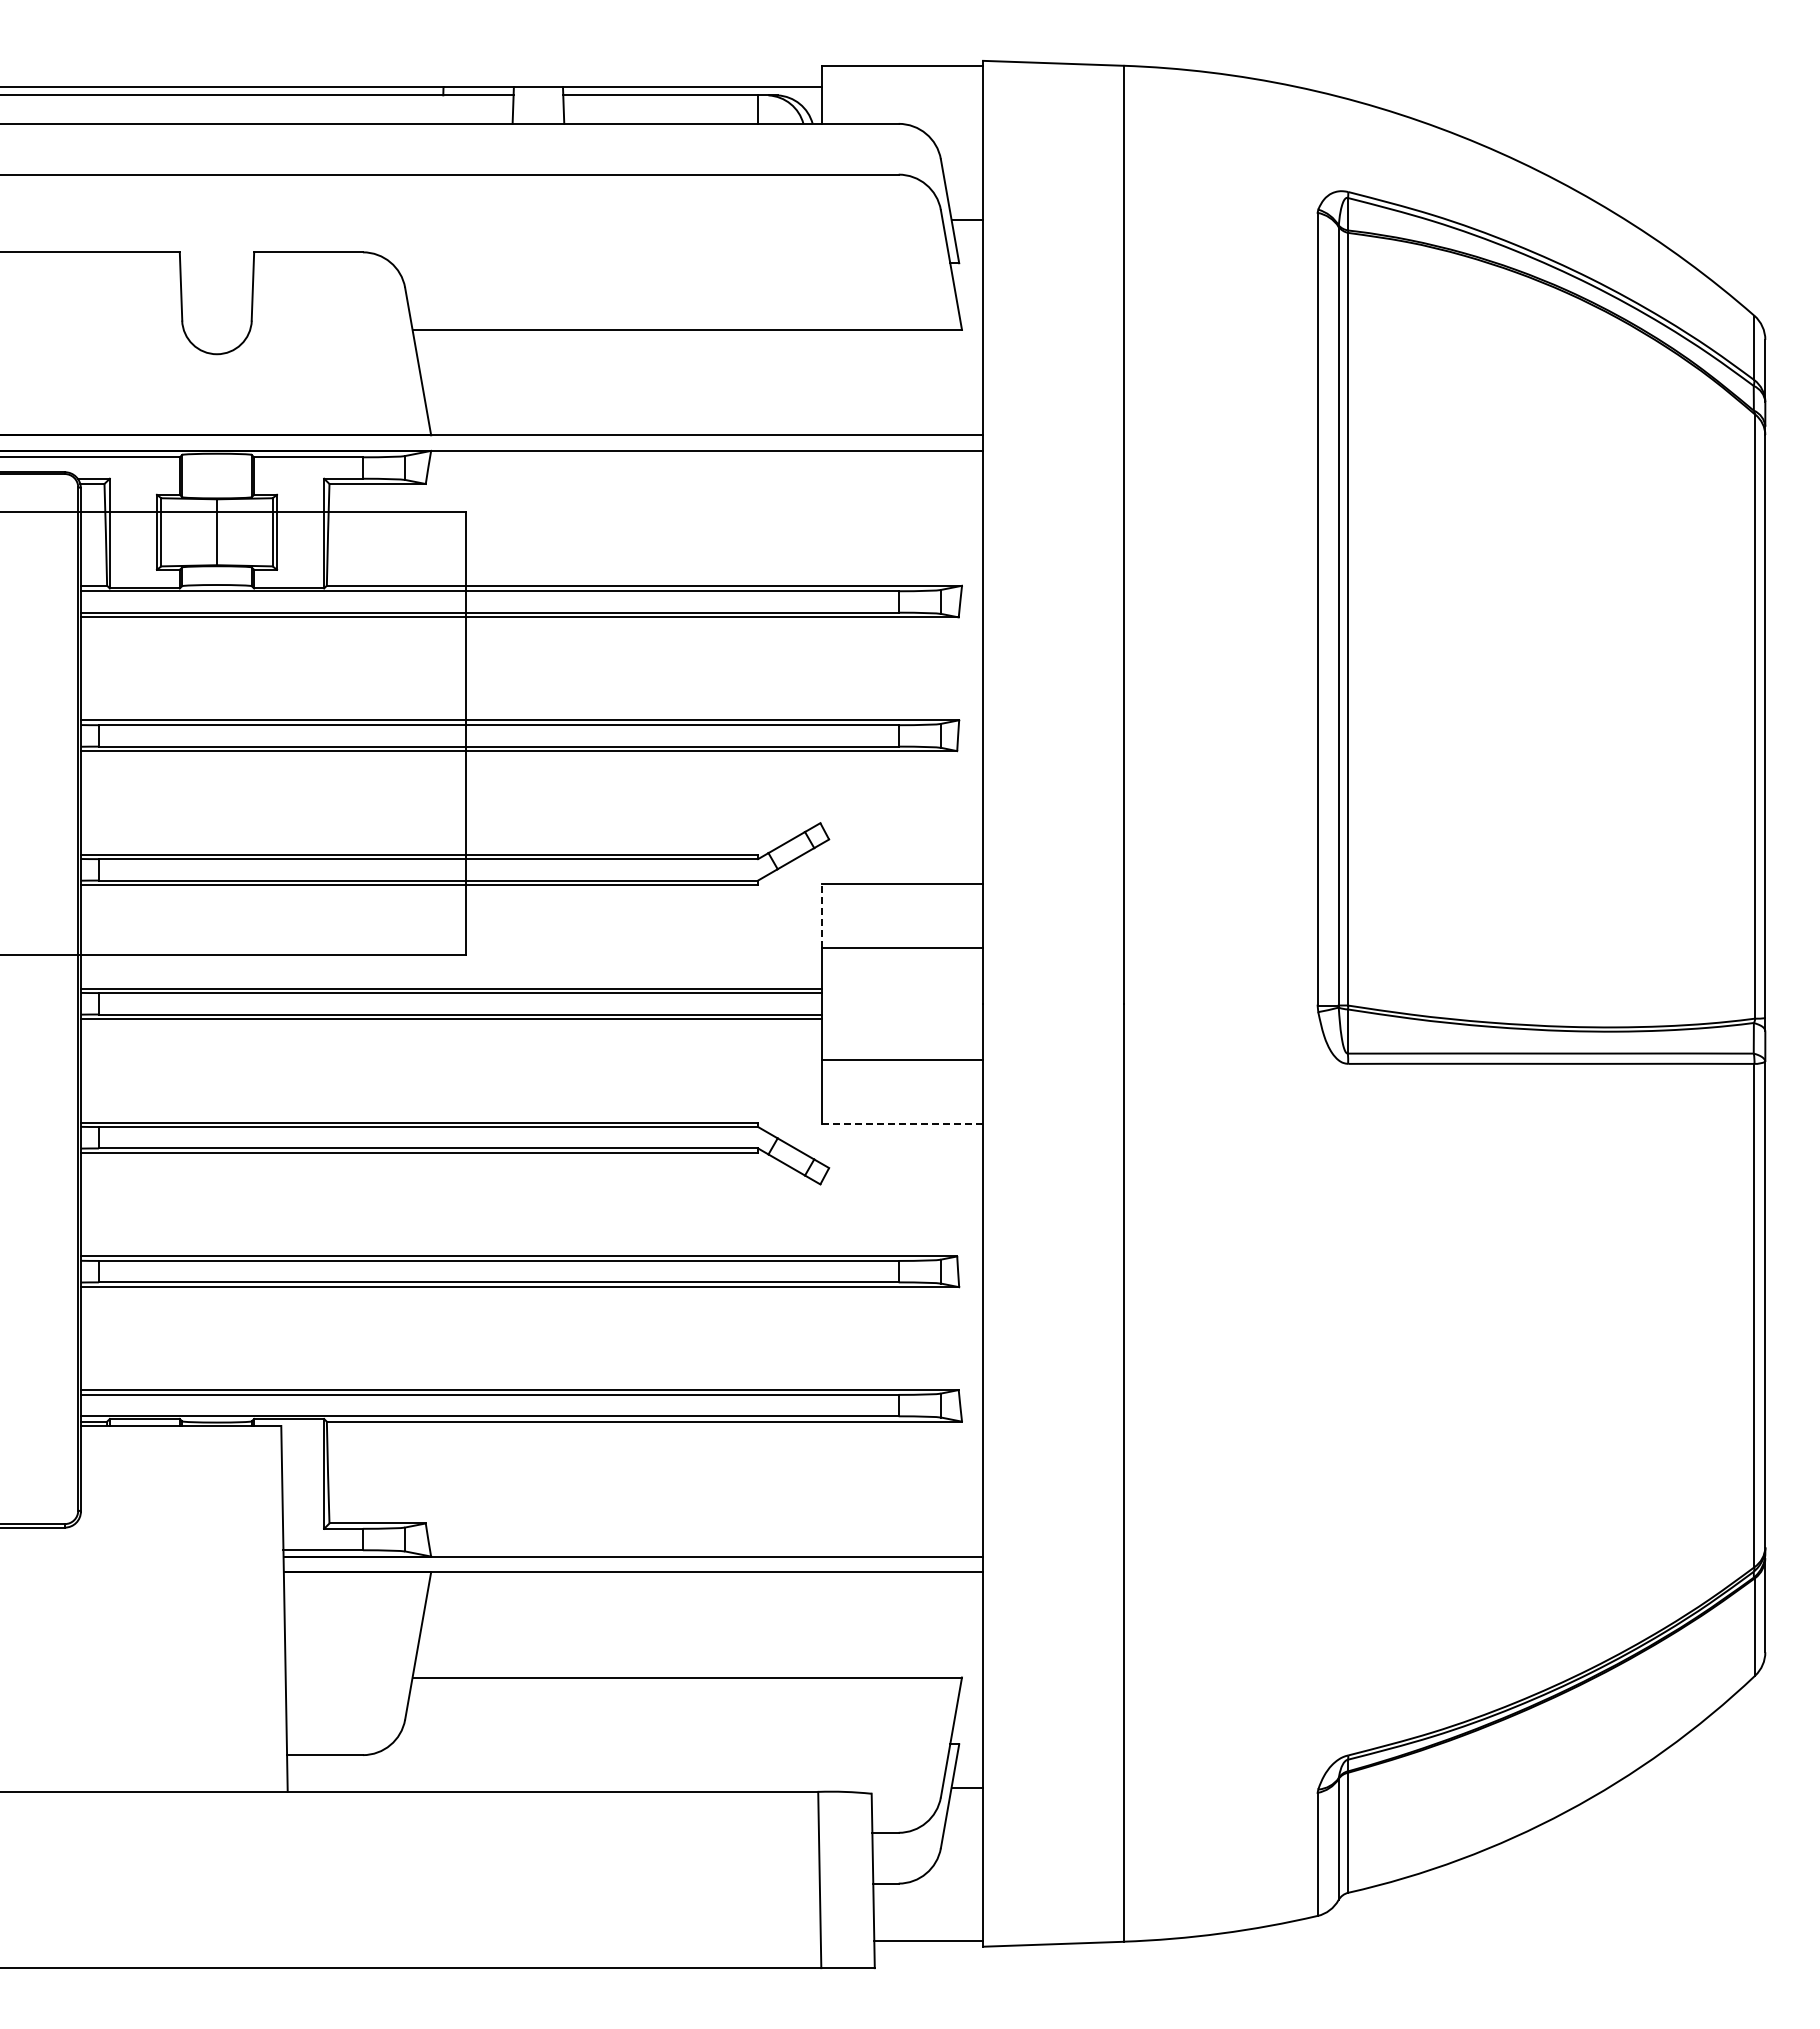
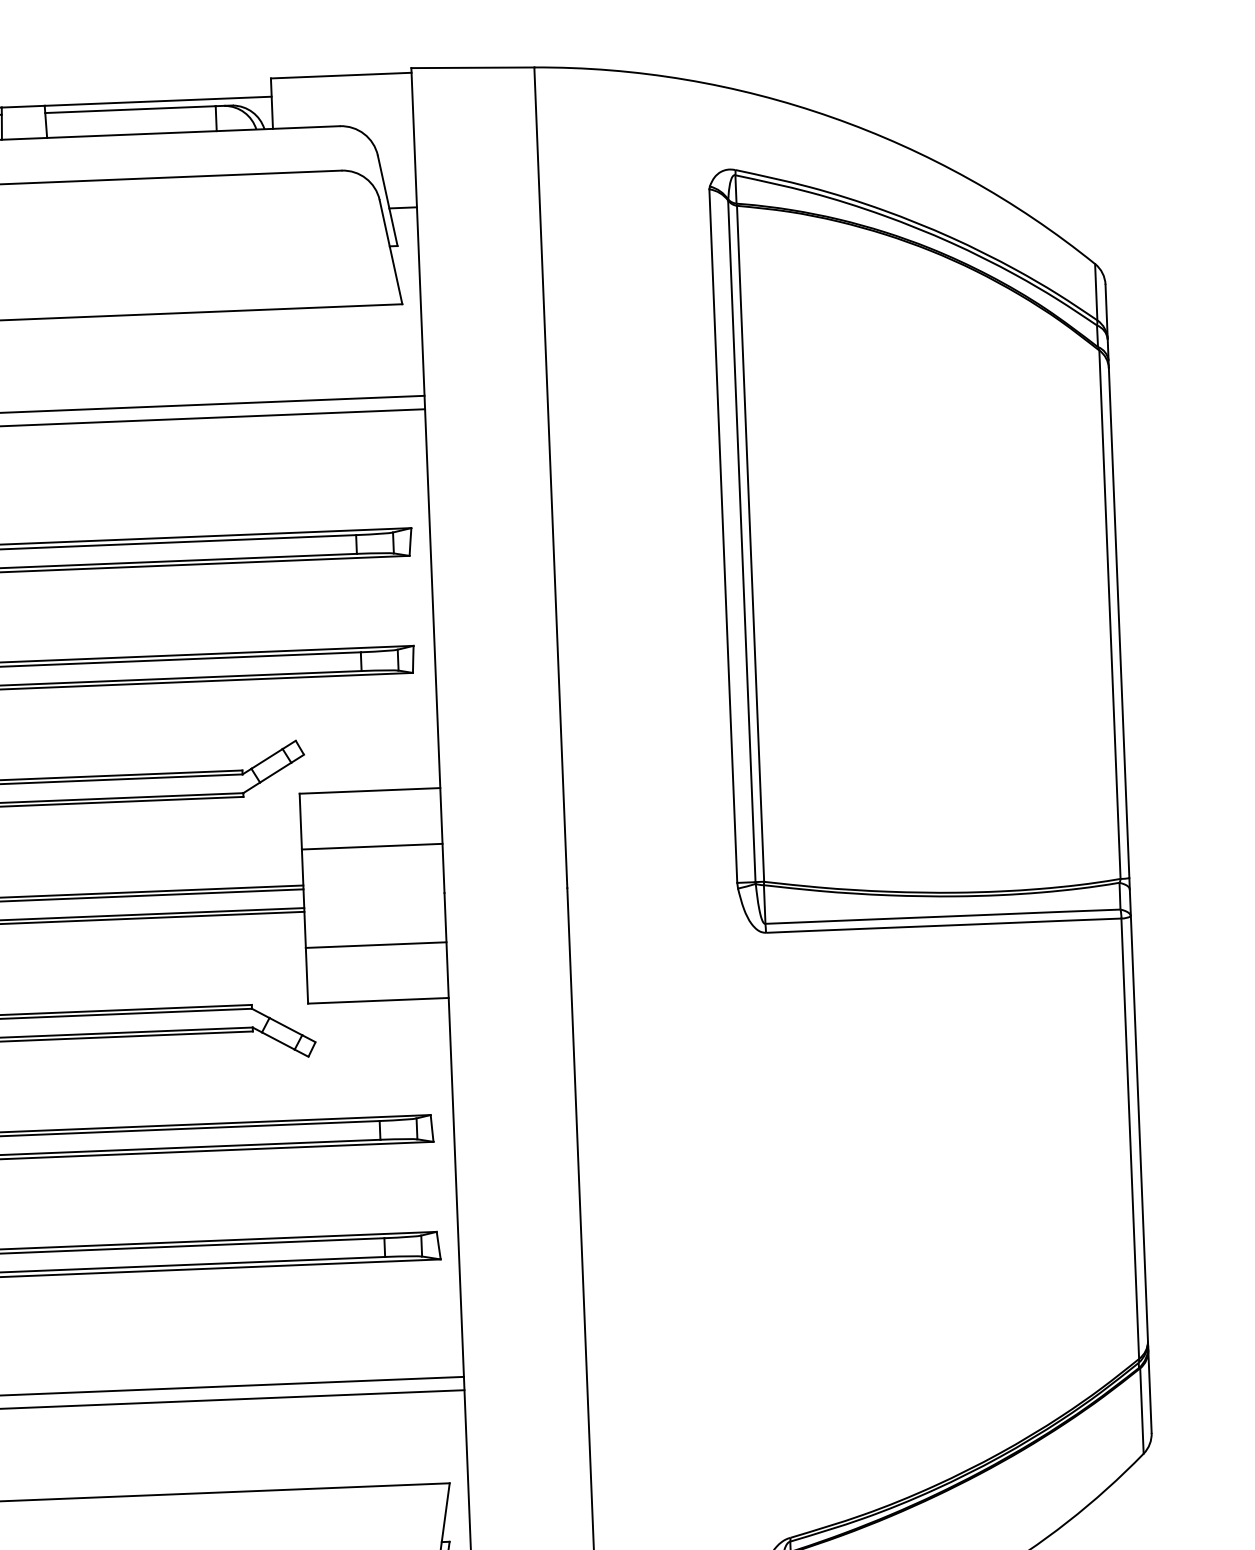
line: (822, 915) -> (300, 821), dashed -> solid
line: (903, 1123) -> (379, 1000), dashed -> solid

